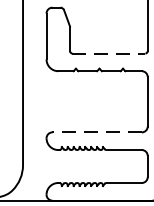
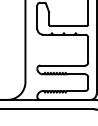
line: (110, 52) -> (69, 25), dashed -> solid
line: (96, 132) -> (62, 65), dashed -> solid

